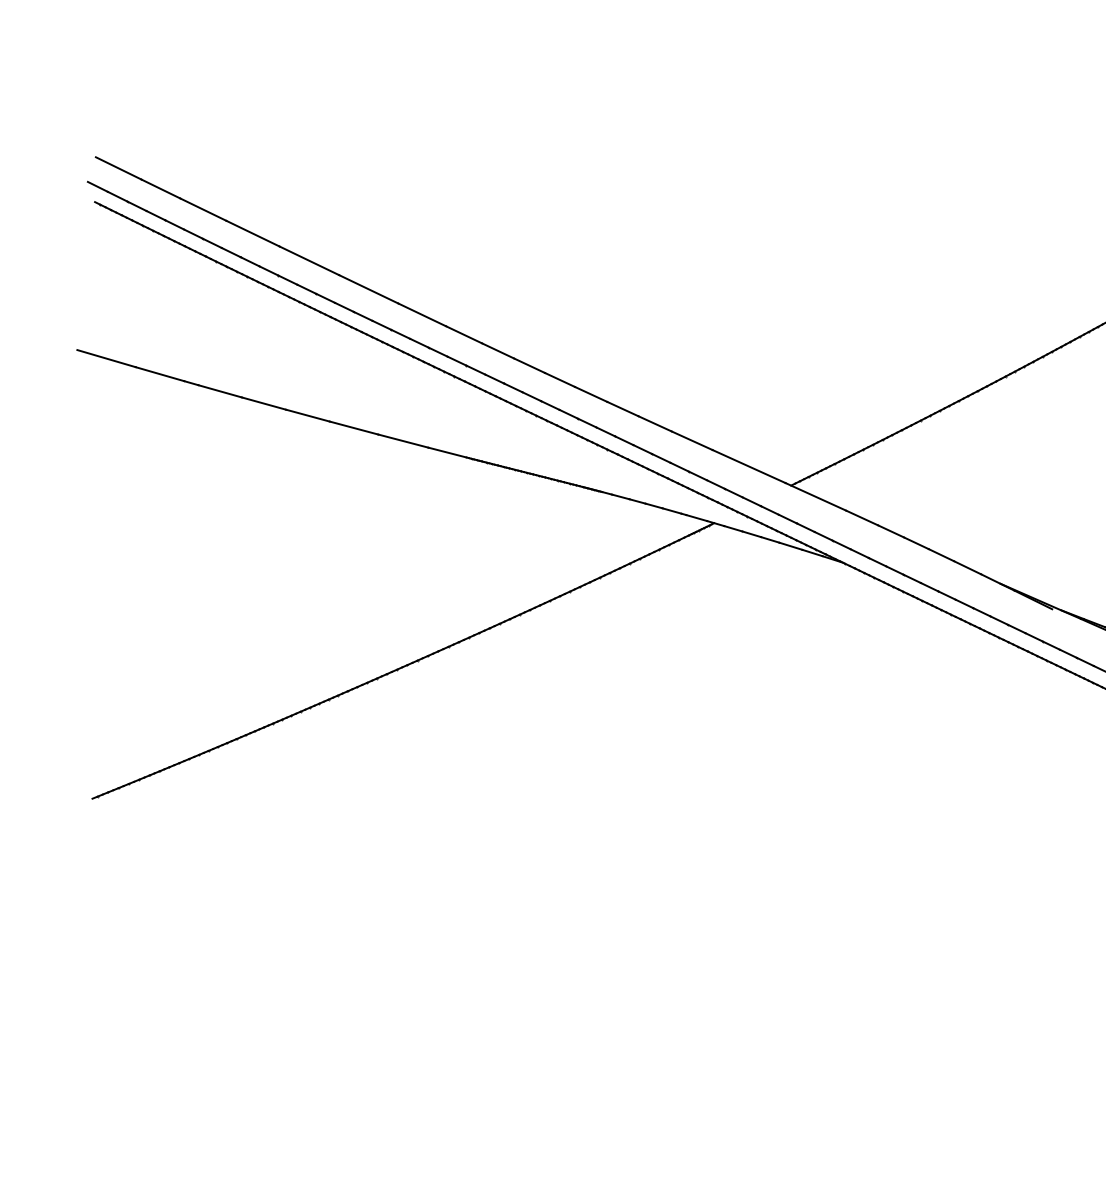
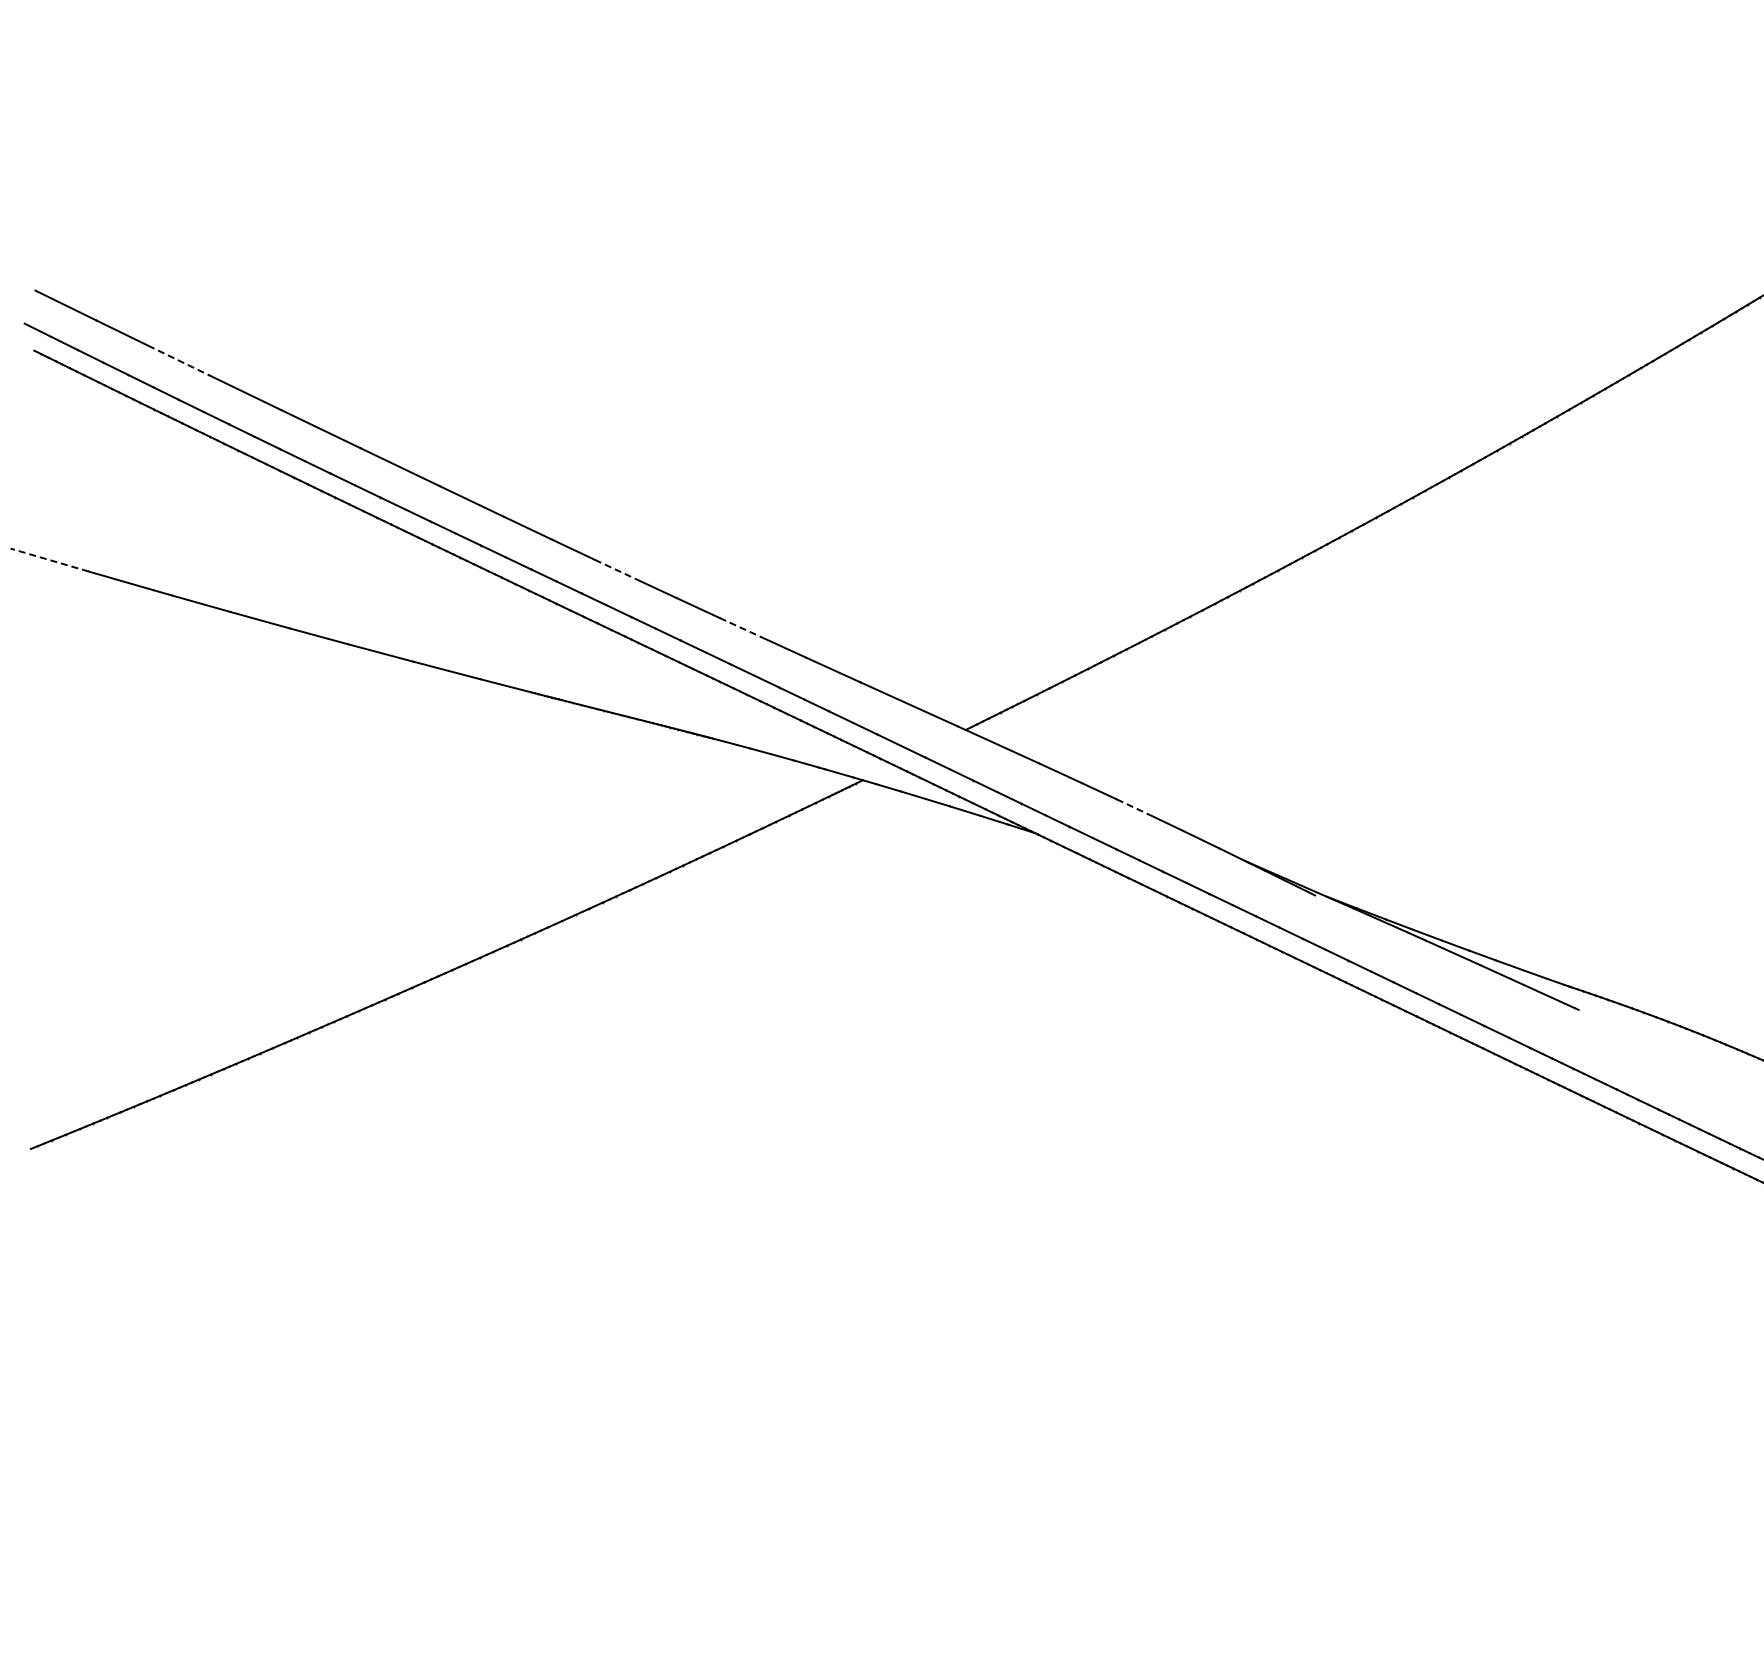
line: (203, 209) -> (179, 360), solid -> dashed
line: (106, 358) -> (49, 560), solid -> dashed
line: (529, 365) -> (615, 569), solid -> dashed
line: (623, 409) -> (741, 627), solid -> dashed
line: (916, 543) -> (1133, 807), solid -> dashed

